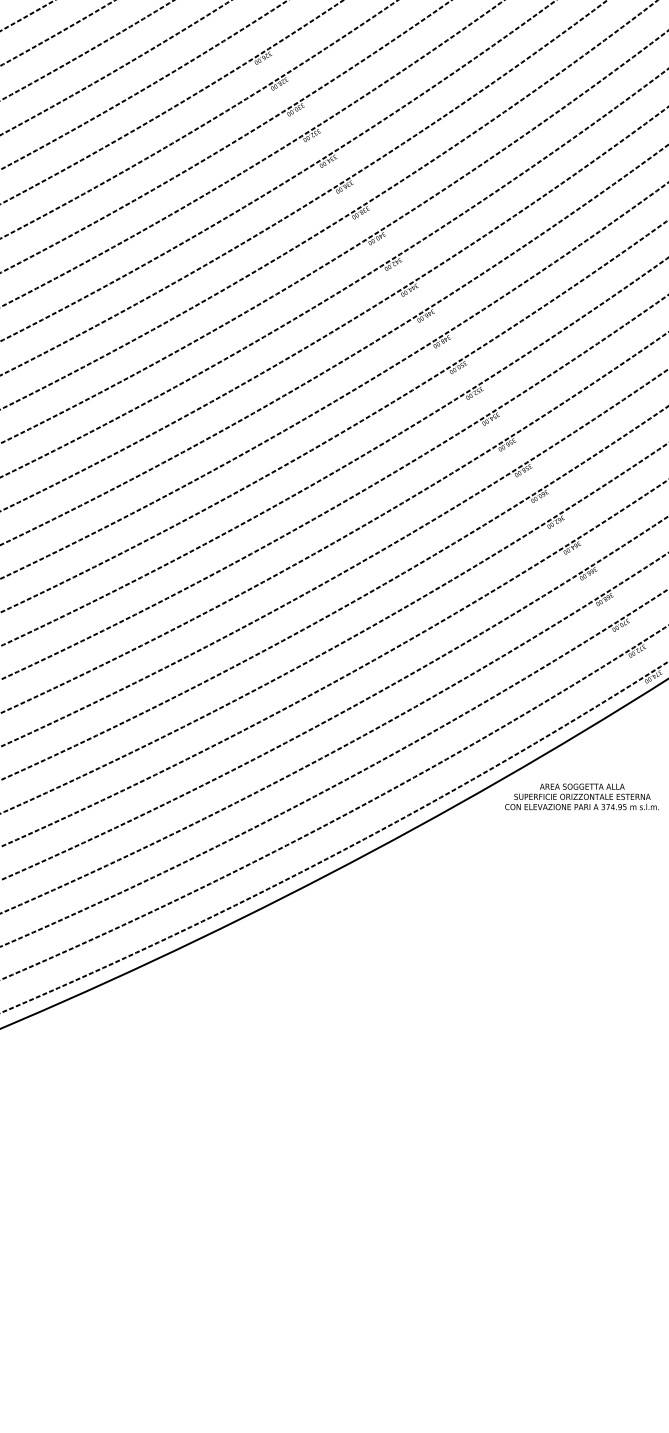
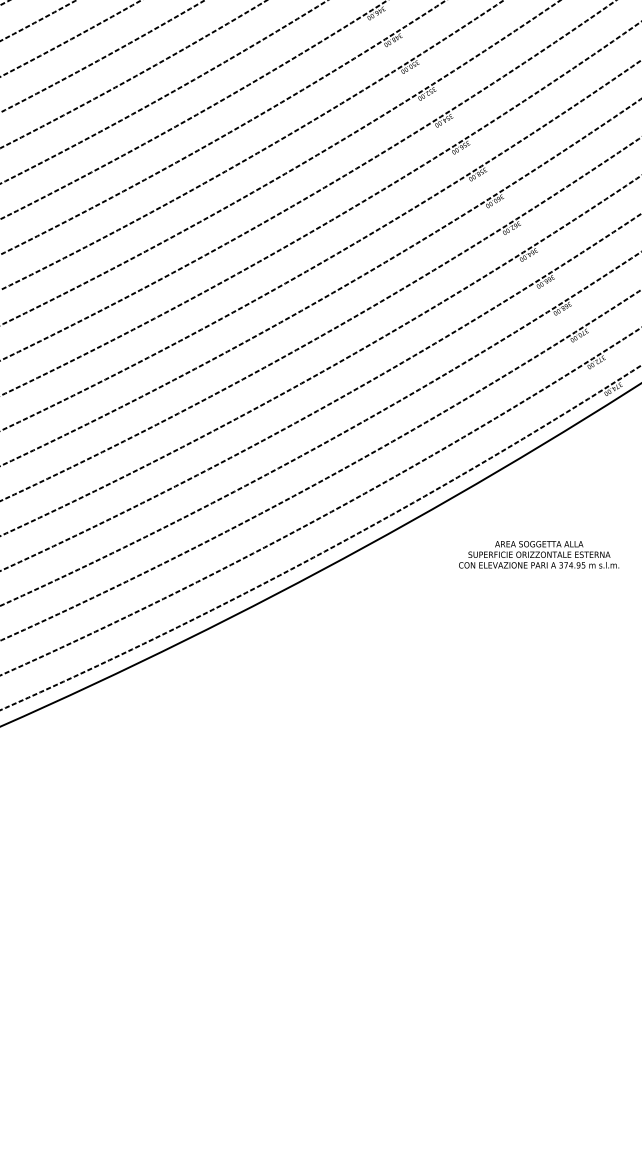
text: (581, 796) -> (538, 554), moved

